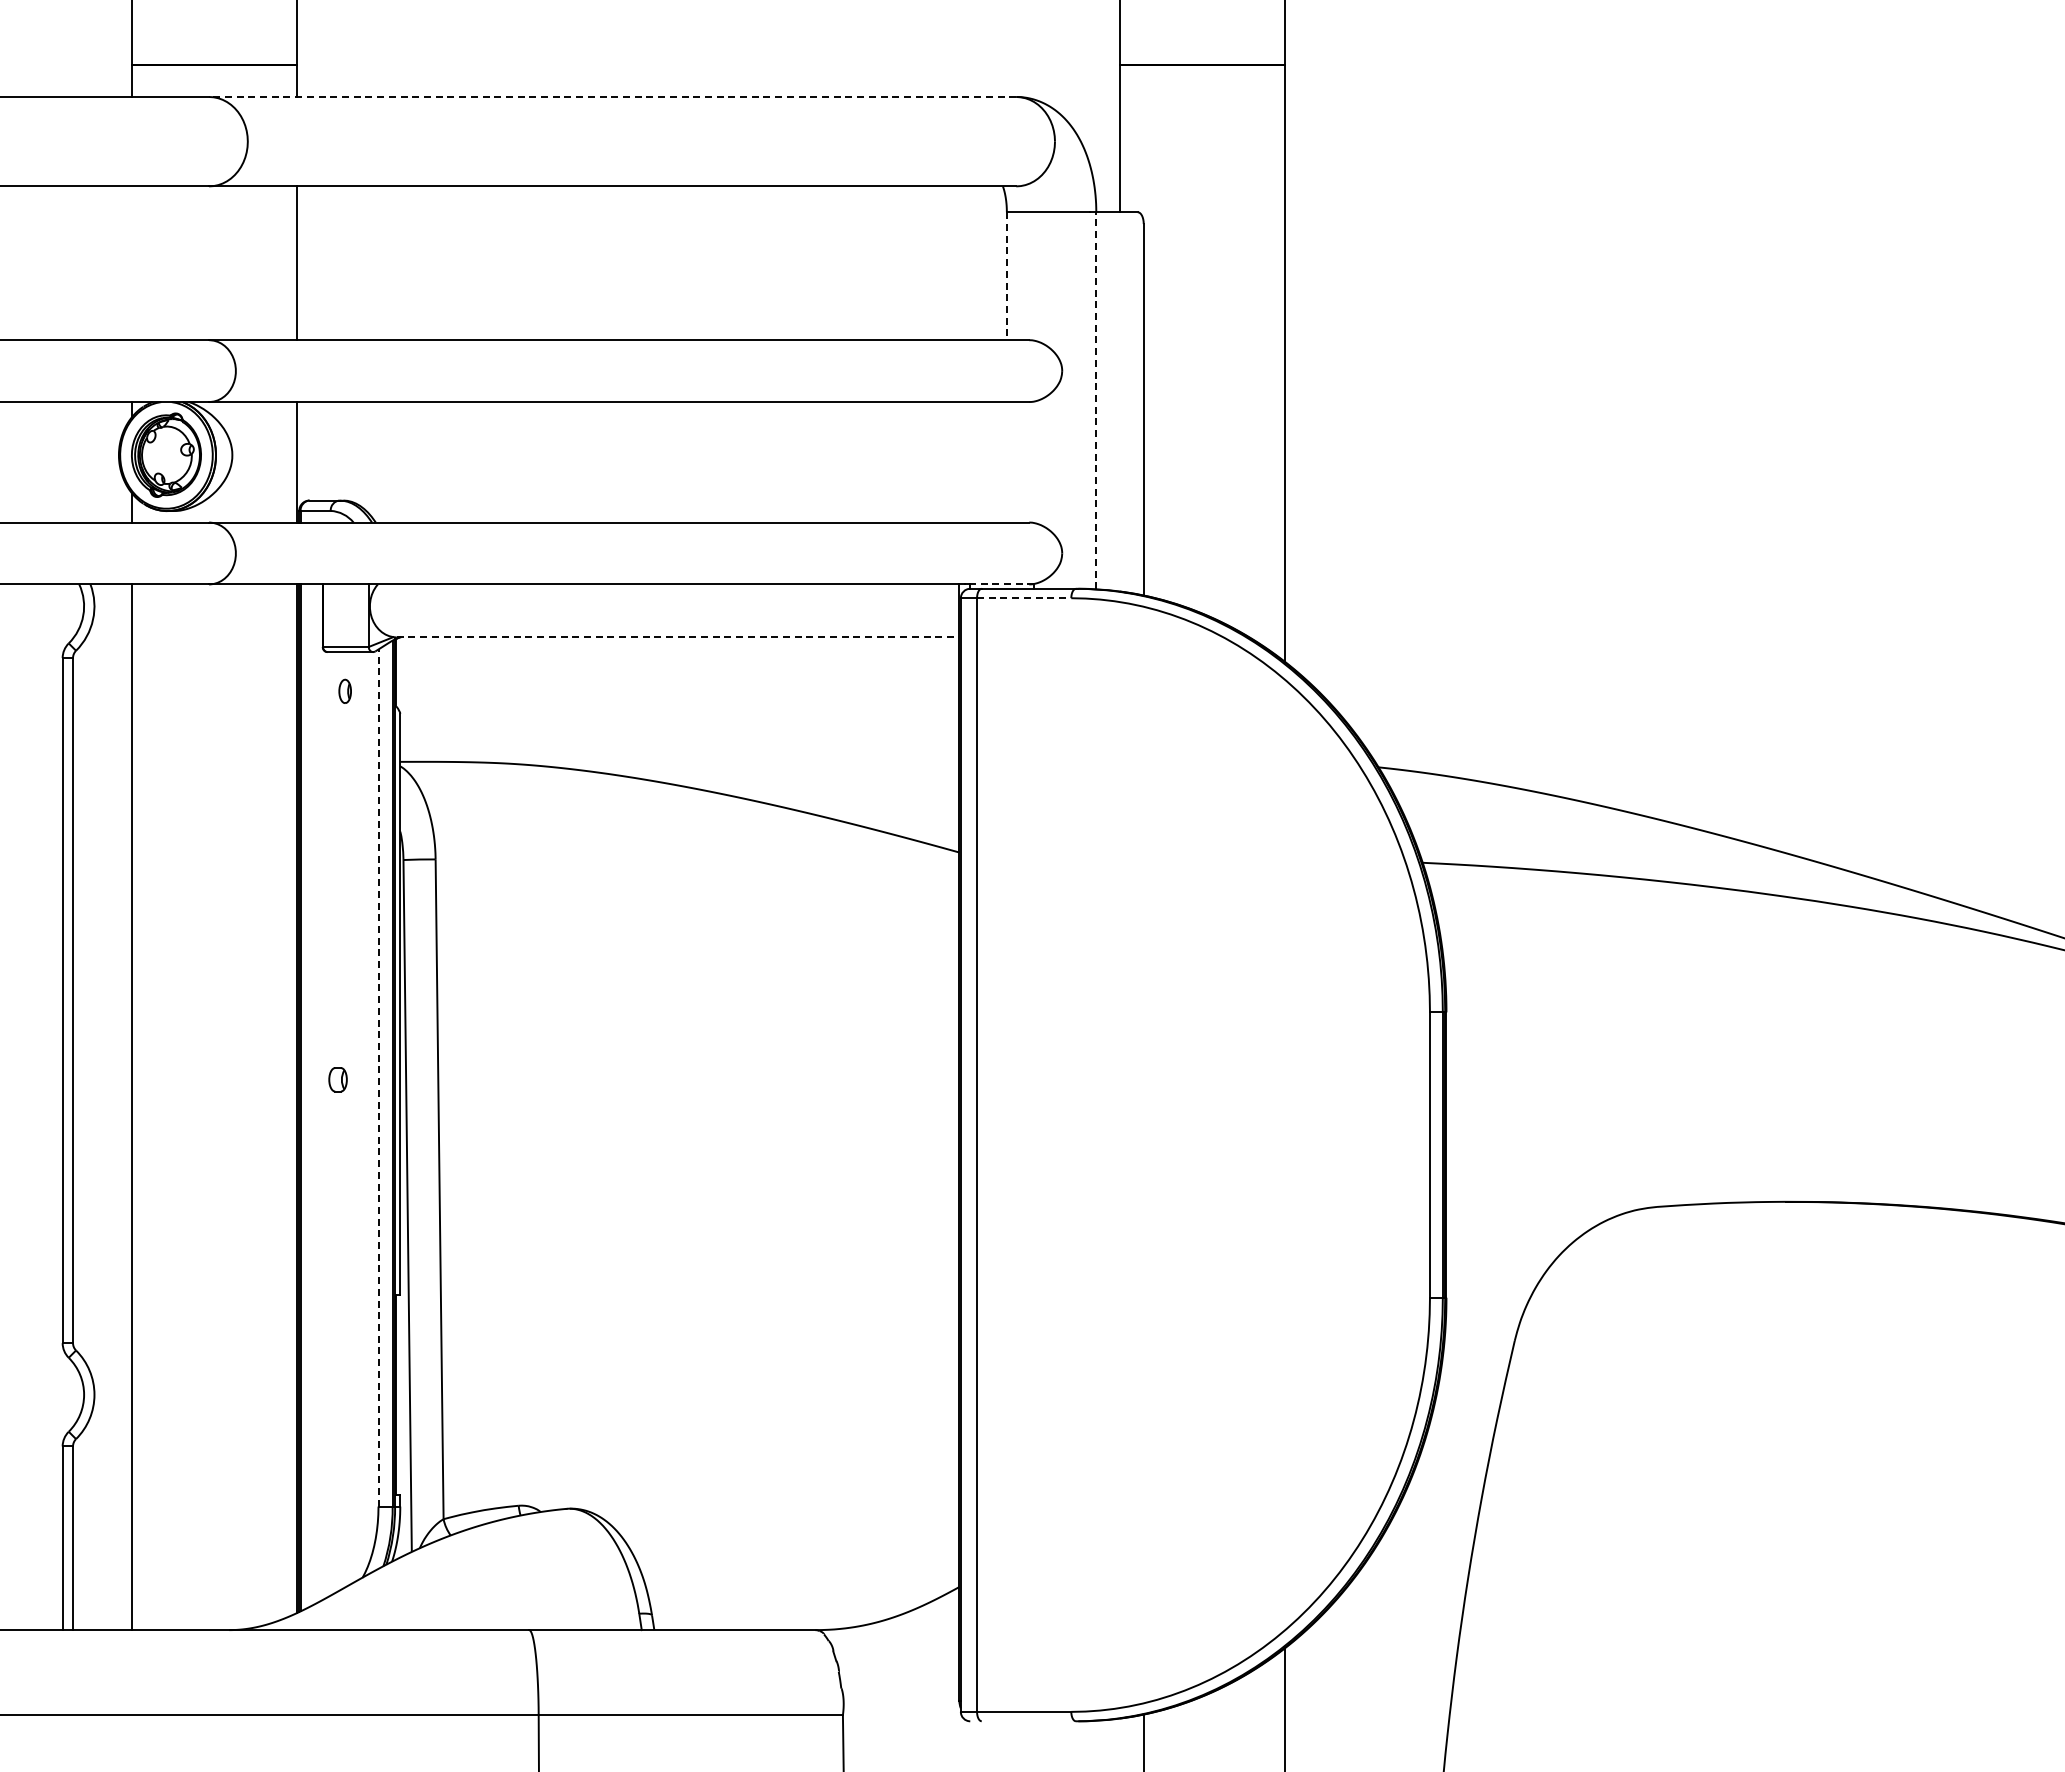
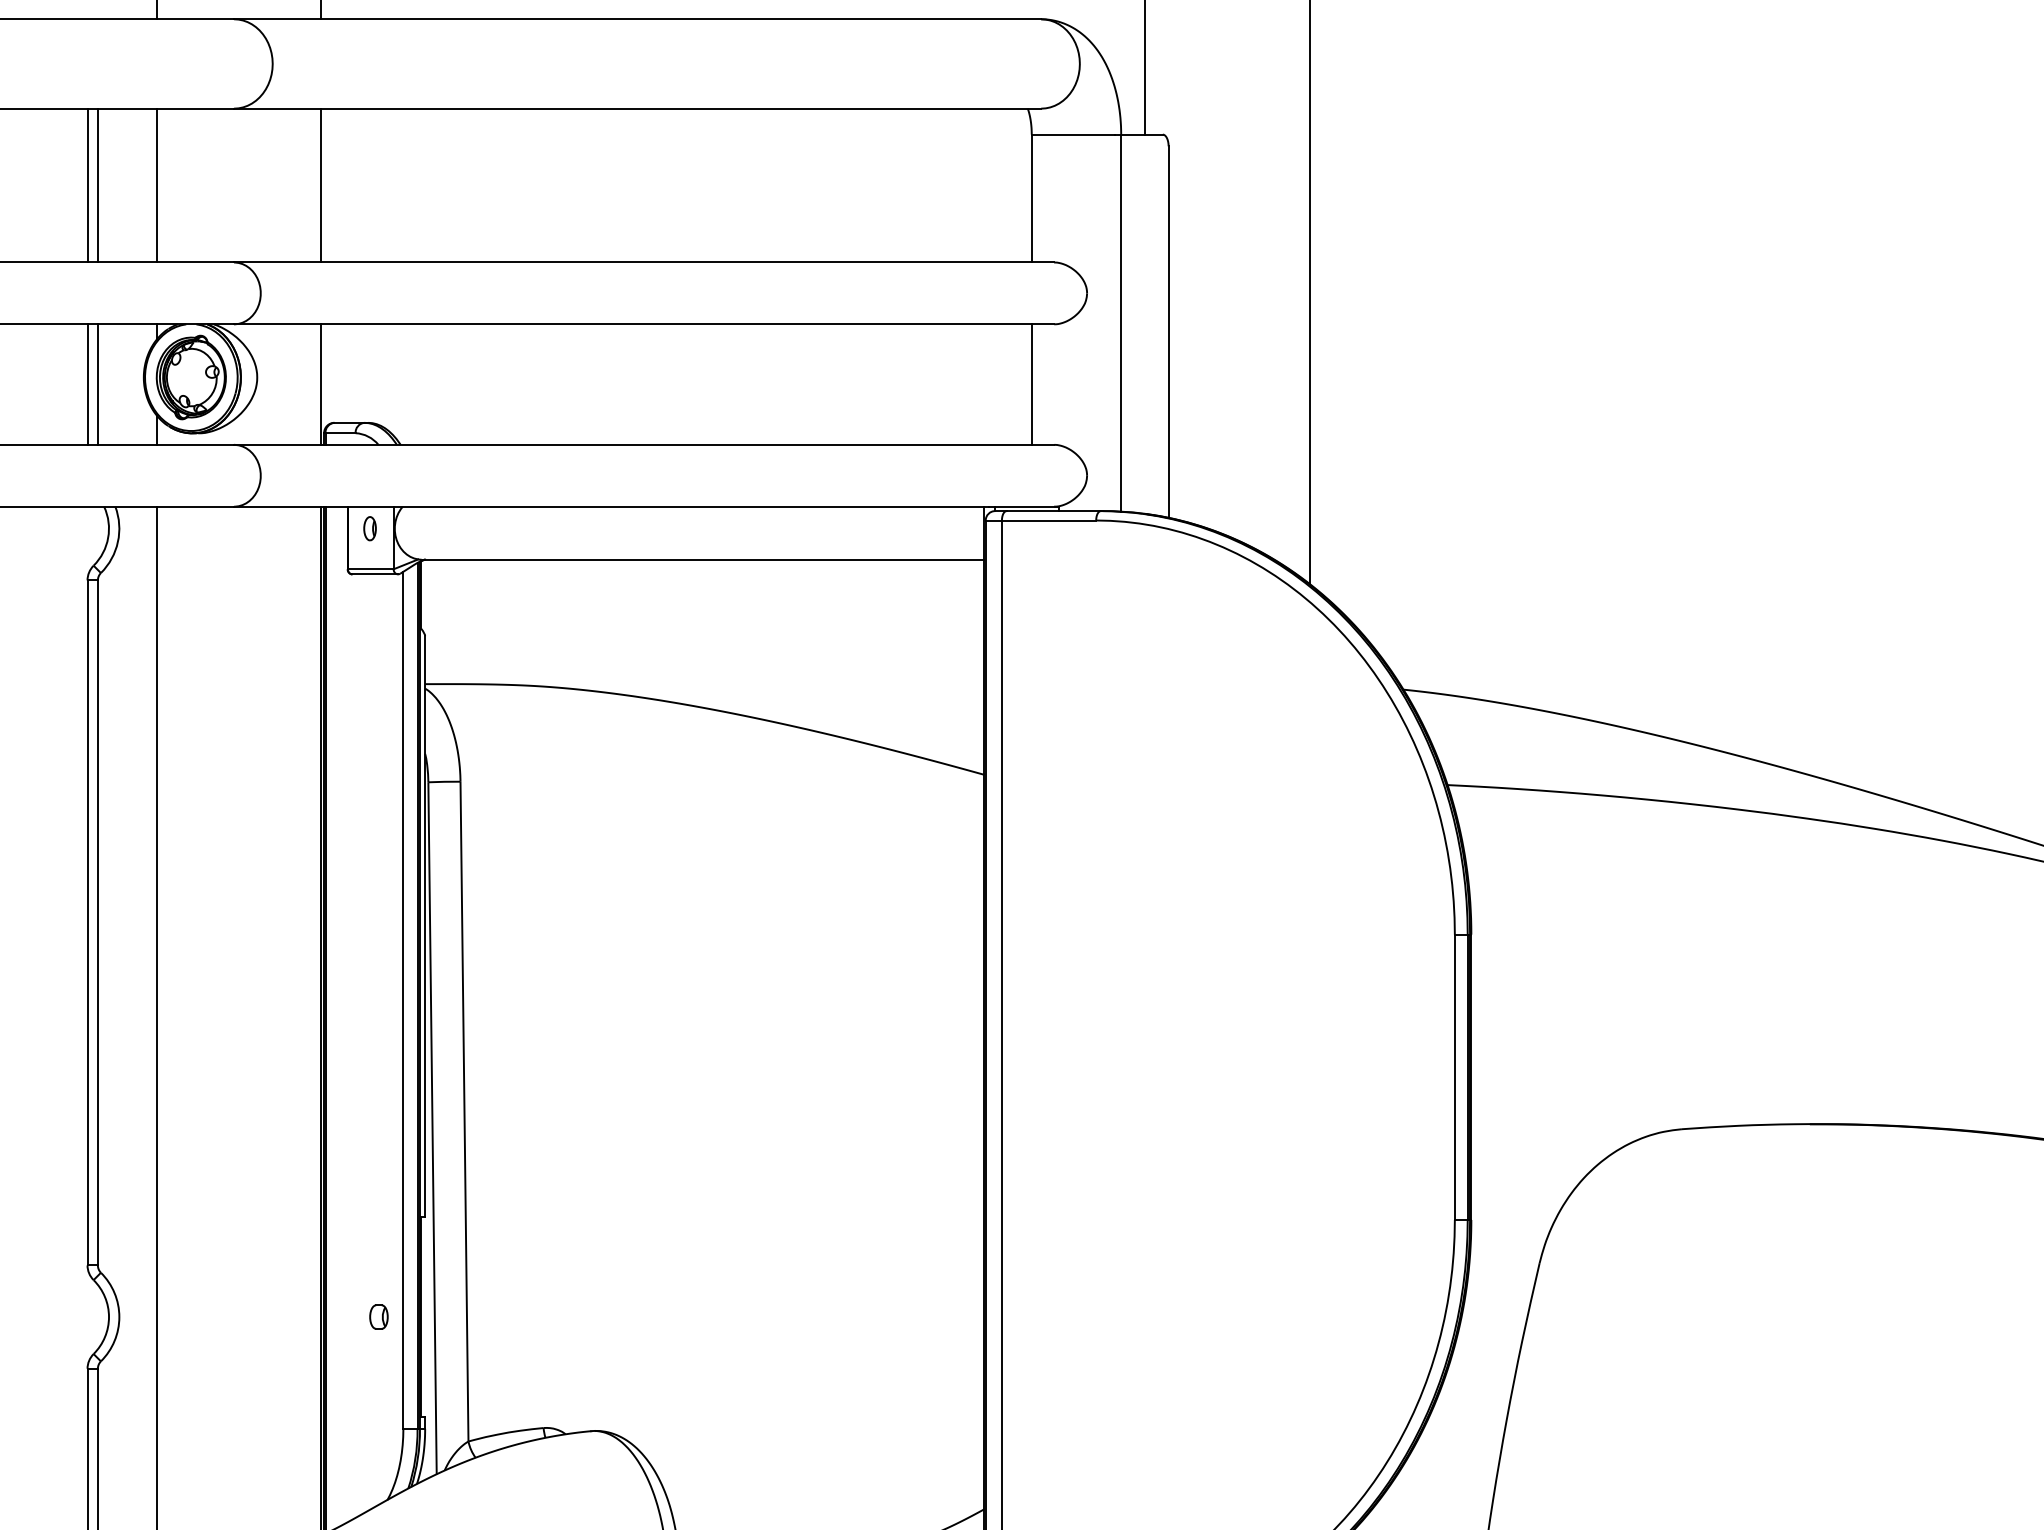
line: (612, 96) -> (637, 18), dashed -> solid
line: (62, 263) -> (87, 185), added
line: (73, 263) -> (98, 185), added
line: (131, 263) -> (156, 185), added
line: (1006, 276) -> (1031, 198), dashed -> solid
line: (1096, 400) -> (1121, 322), dashed -> solid
line: (62, 462) -> (87, 384), added
line: (73, 462) -> (98, 384), added
line: (1006, 462) -> (1031, 384), added
line: (1001, 584) -> (1026, 506), dashed -> solid
line: (1024, 598) -> (1049, 520), dashed -> solid
line: (678, 637) -> (703, 559), dashed -> solid
part: (344, 690) -> (369, 527), moved
line: (378, 1078) -> (403, 1000), dashed -> solid
part: (337, 1079) -> (378, 1316), moved

